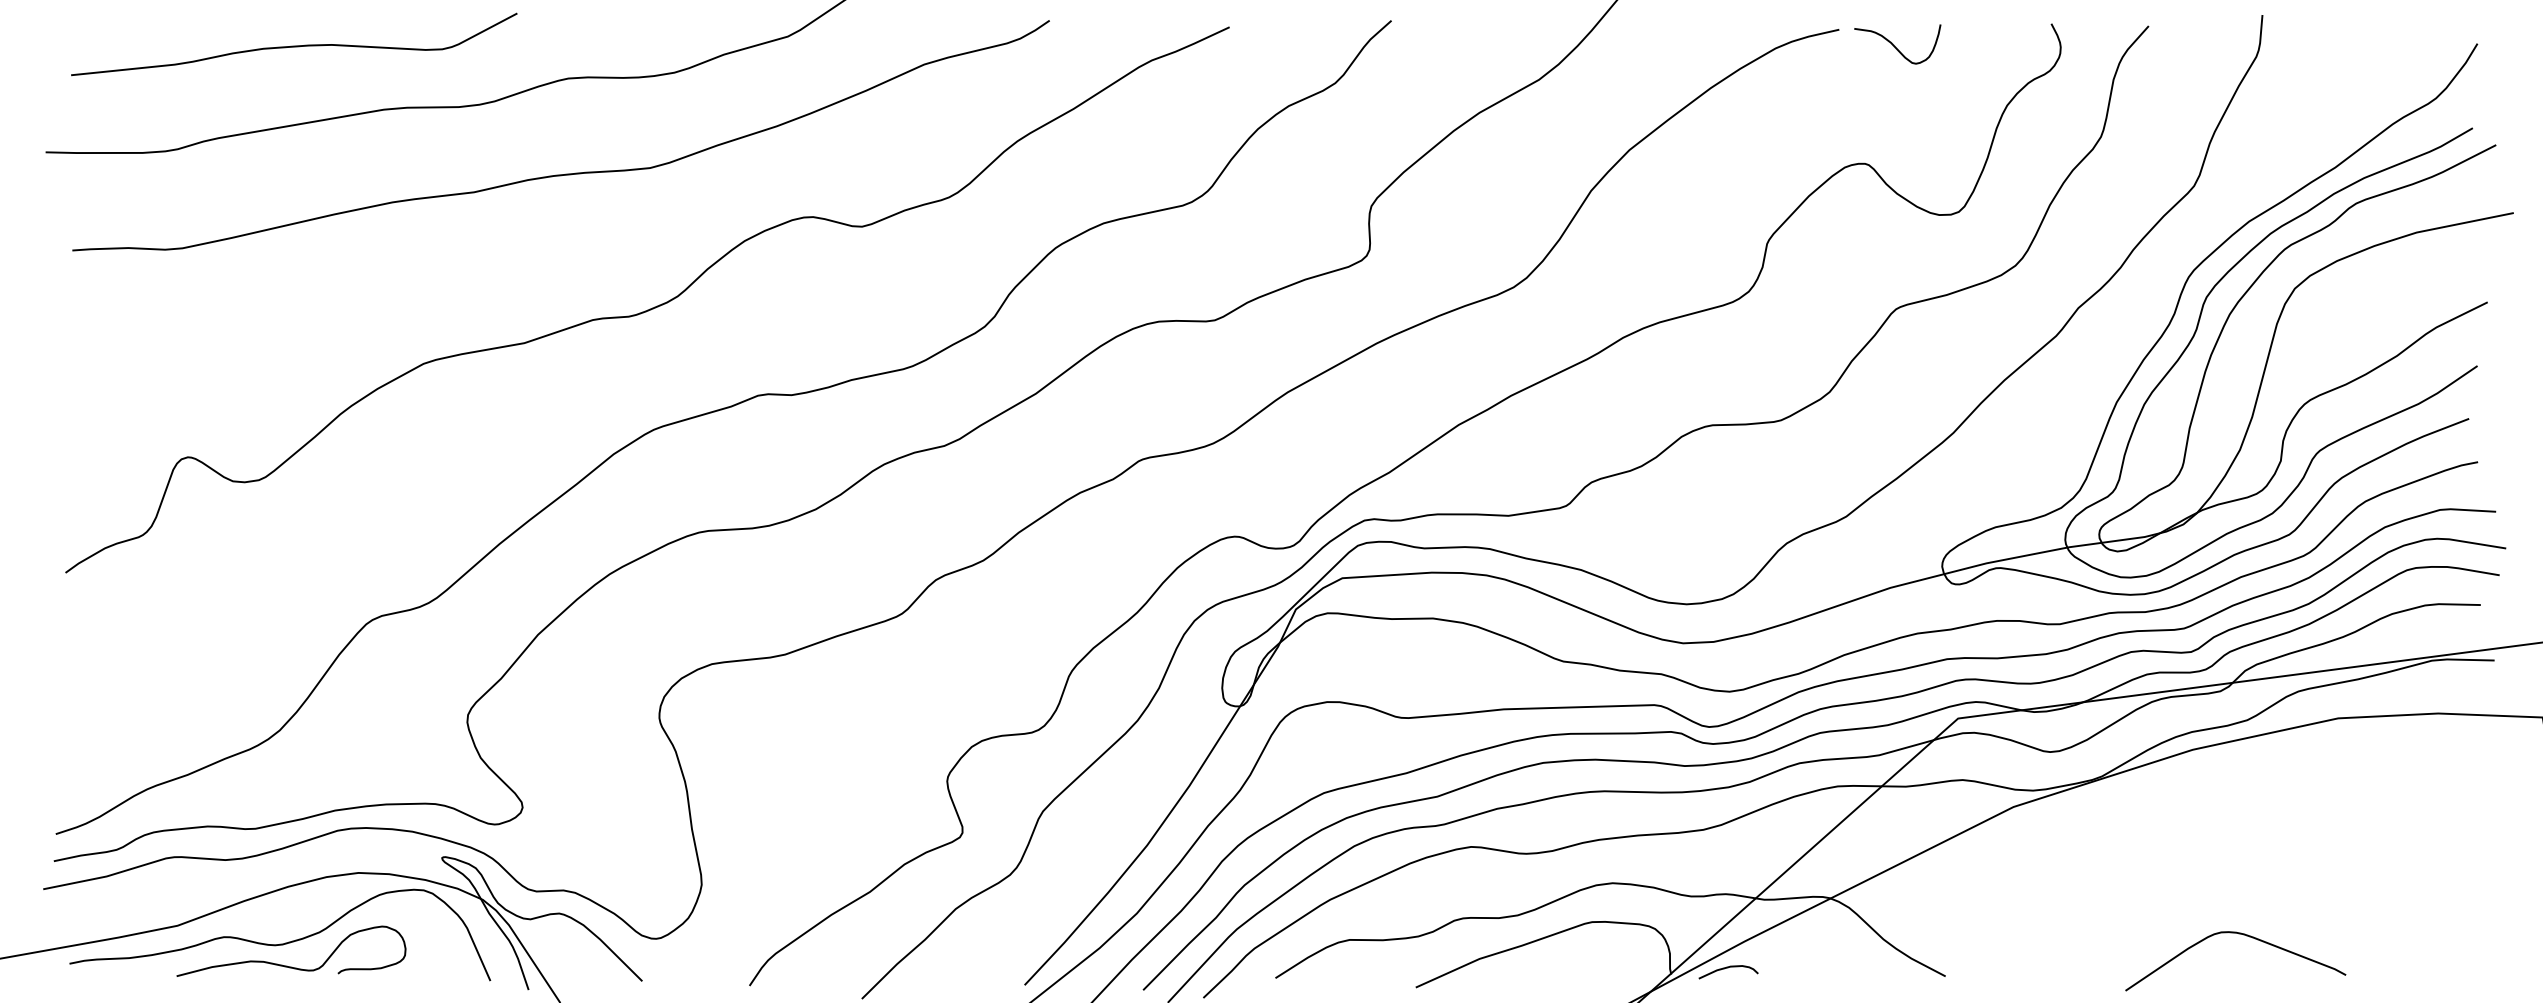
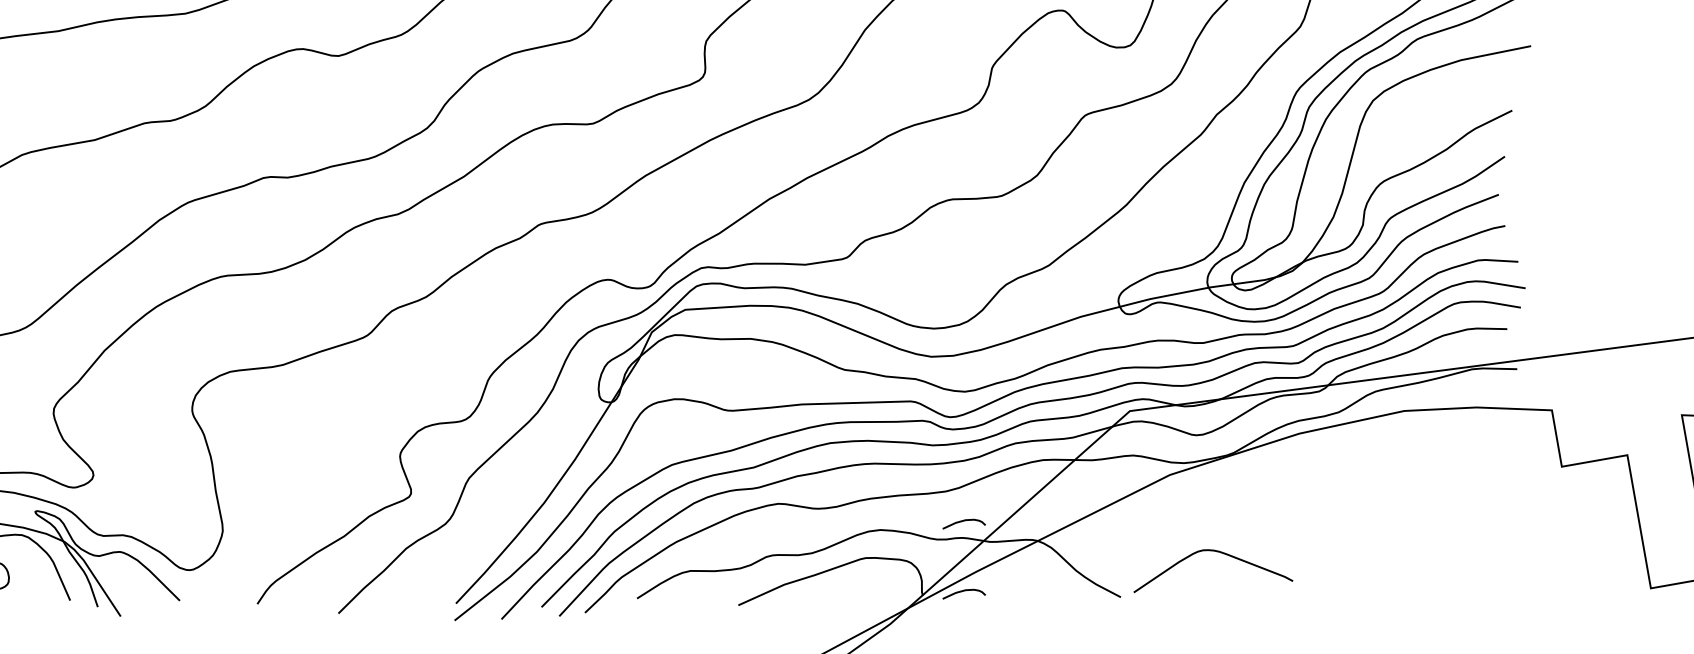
curve: (1728, 871) -> (964, 521), added
curve: (2238, 934) -> (1215, 551), moved

